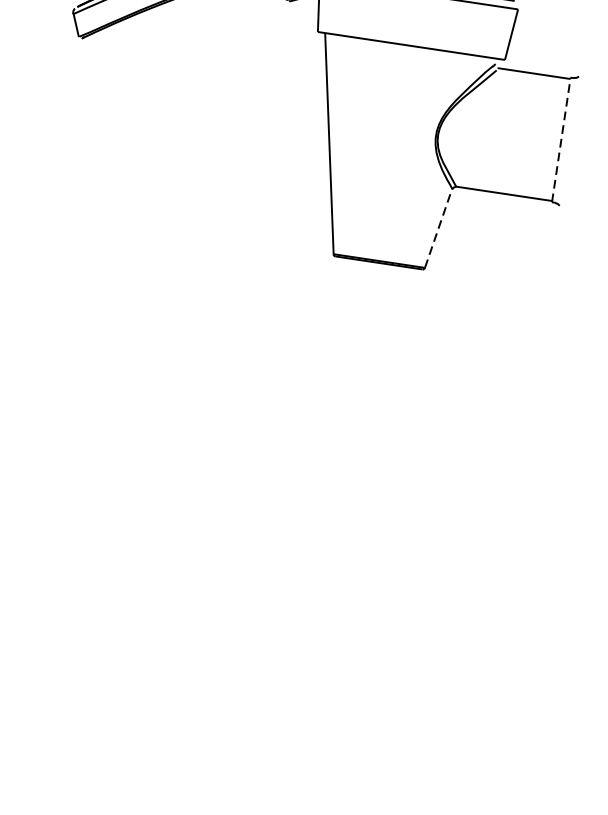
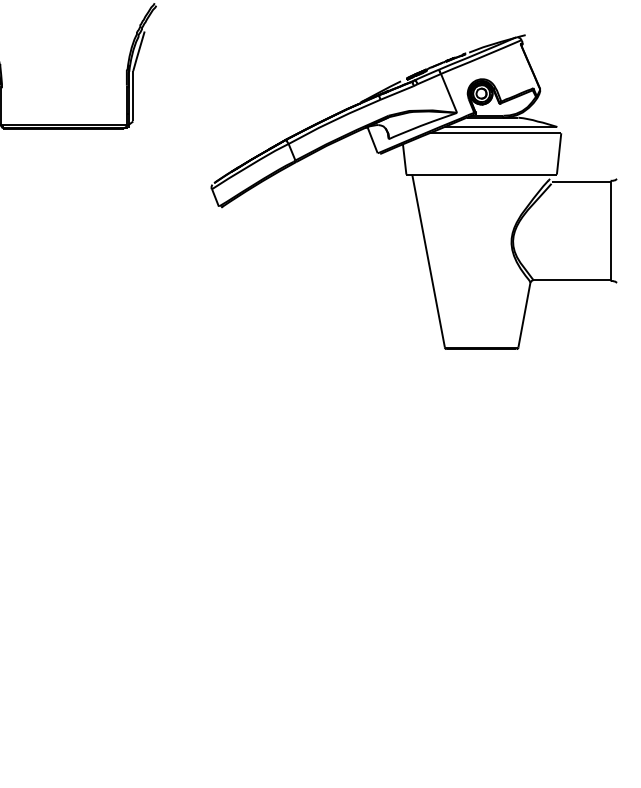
line: (561, 139) -> (610, 230), dashed -> solid
line: (438, 227) -> (524, 314), dashed -> solid

